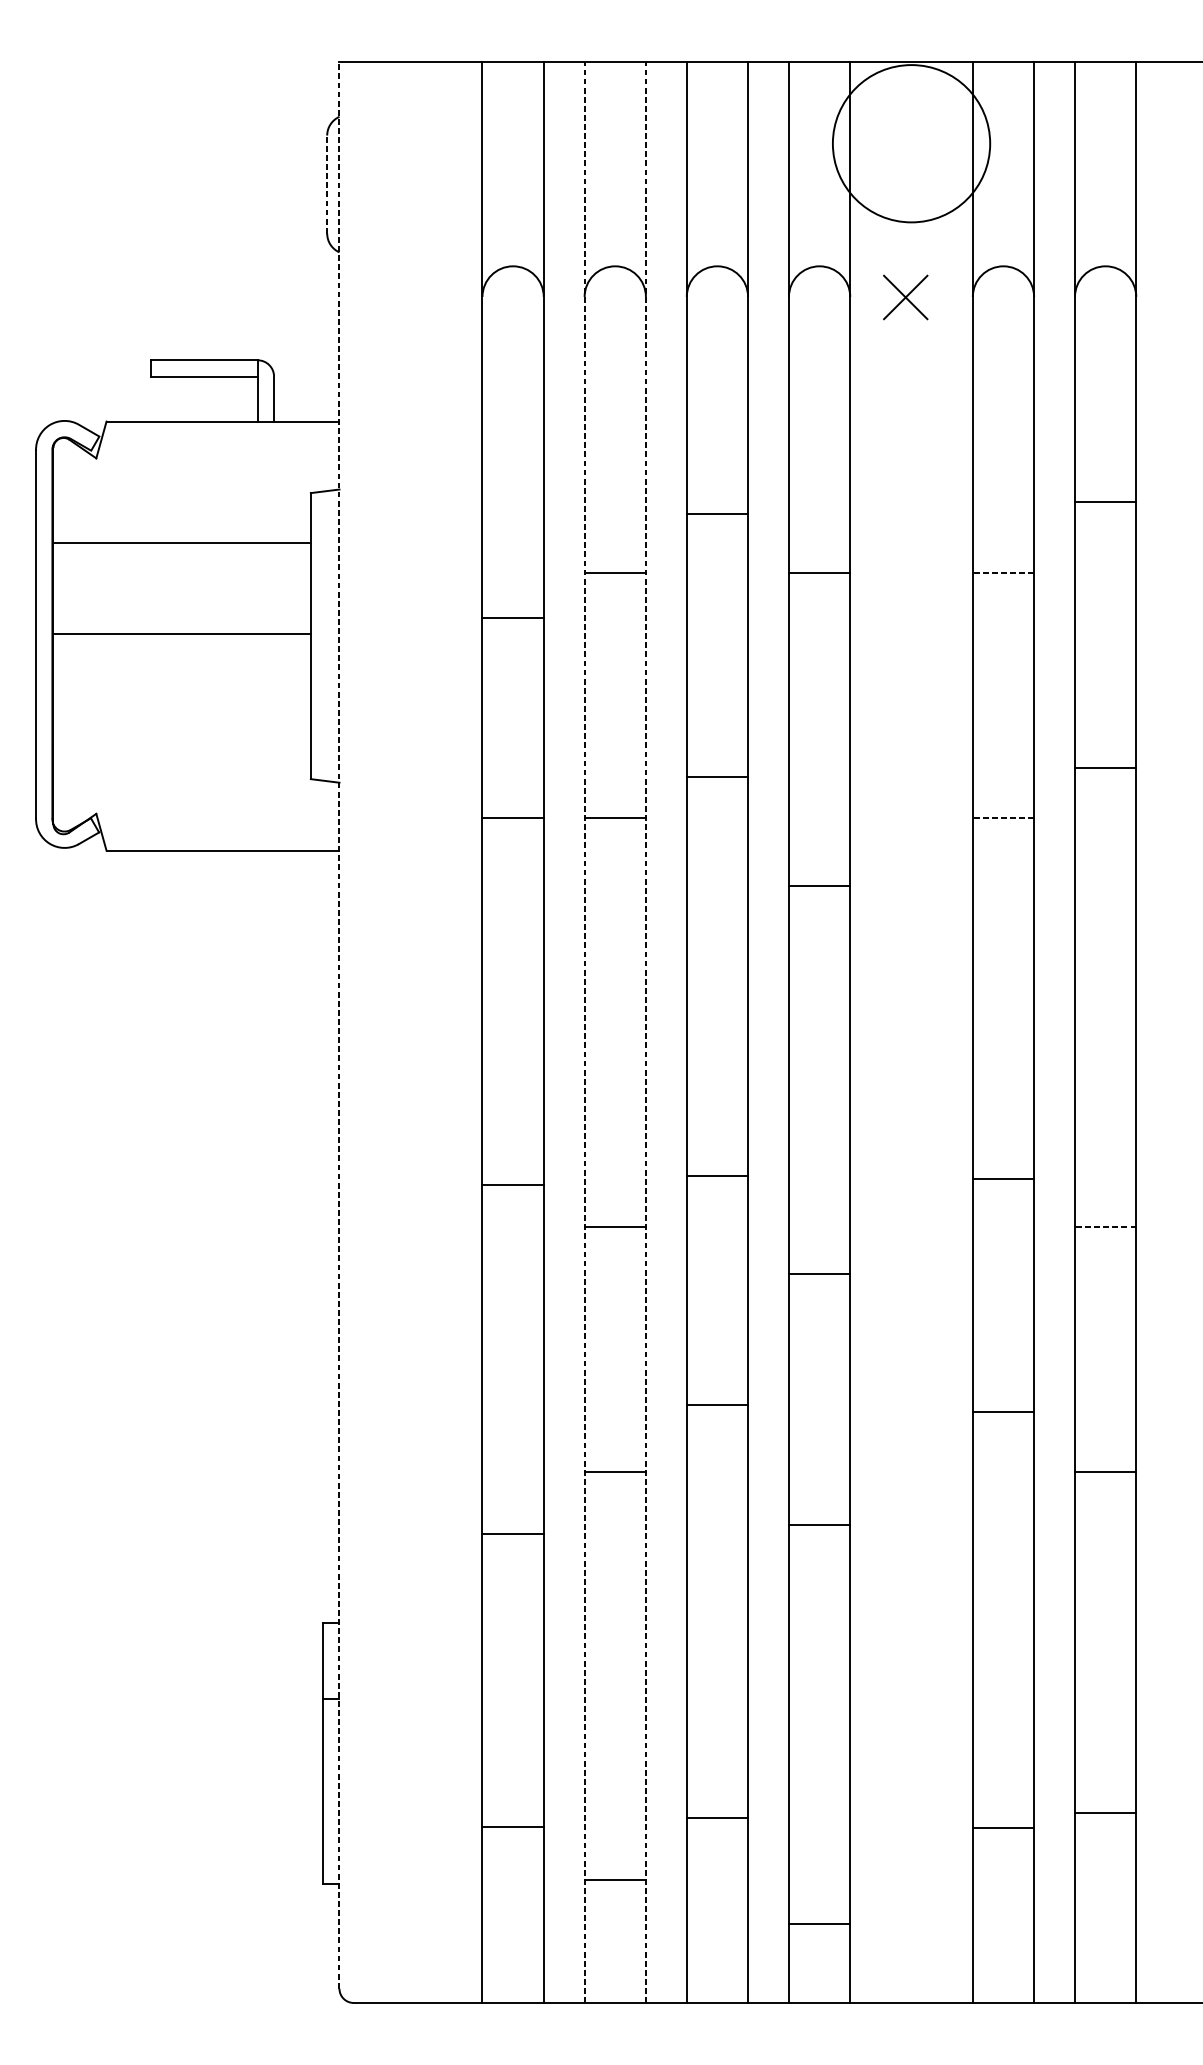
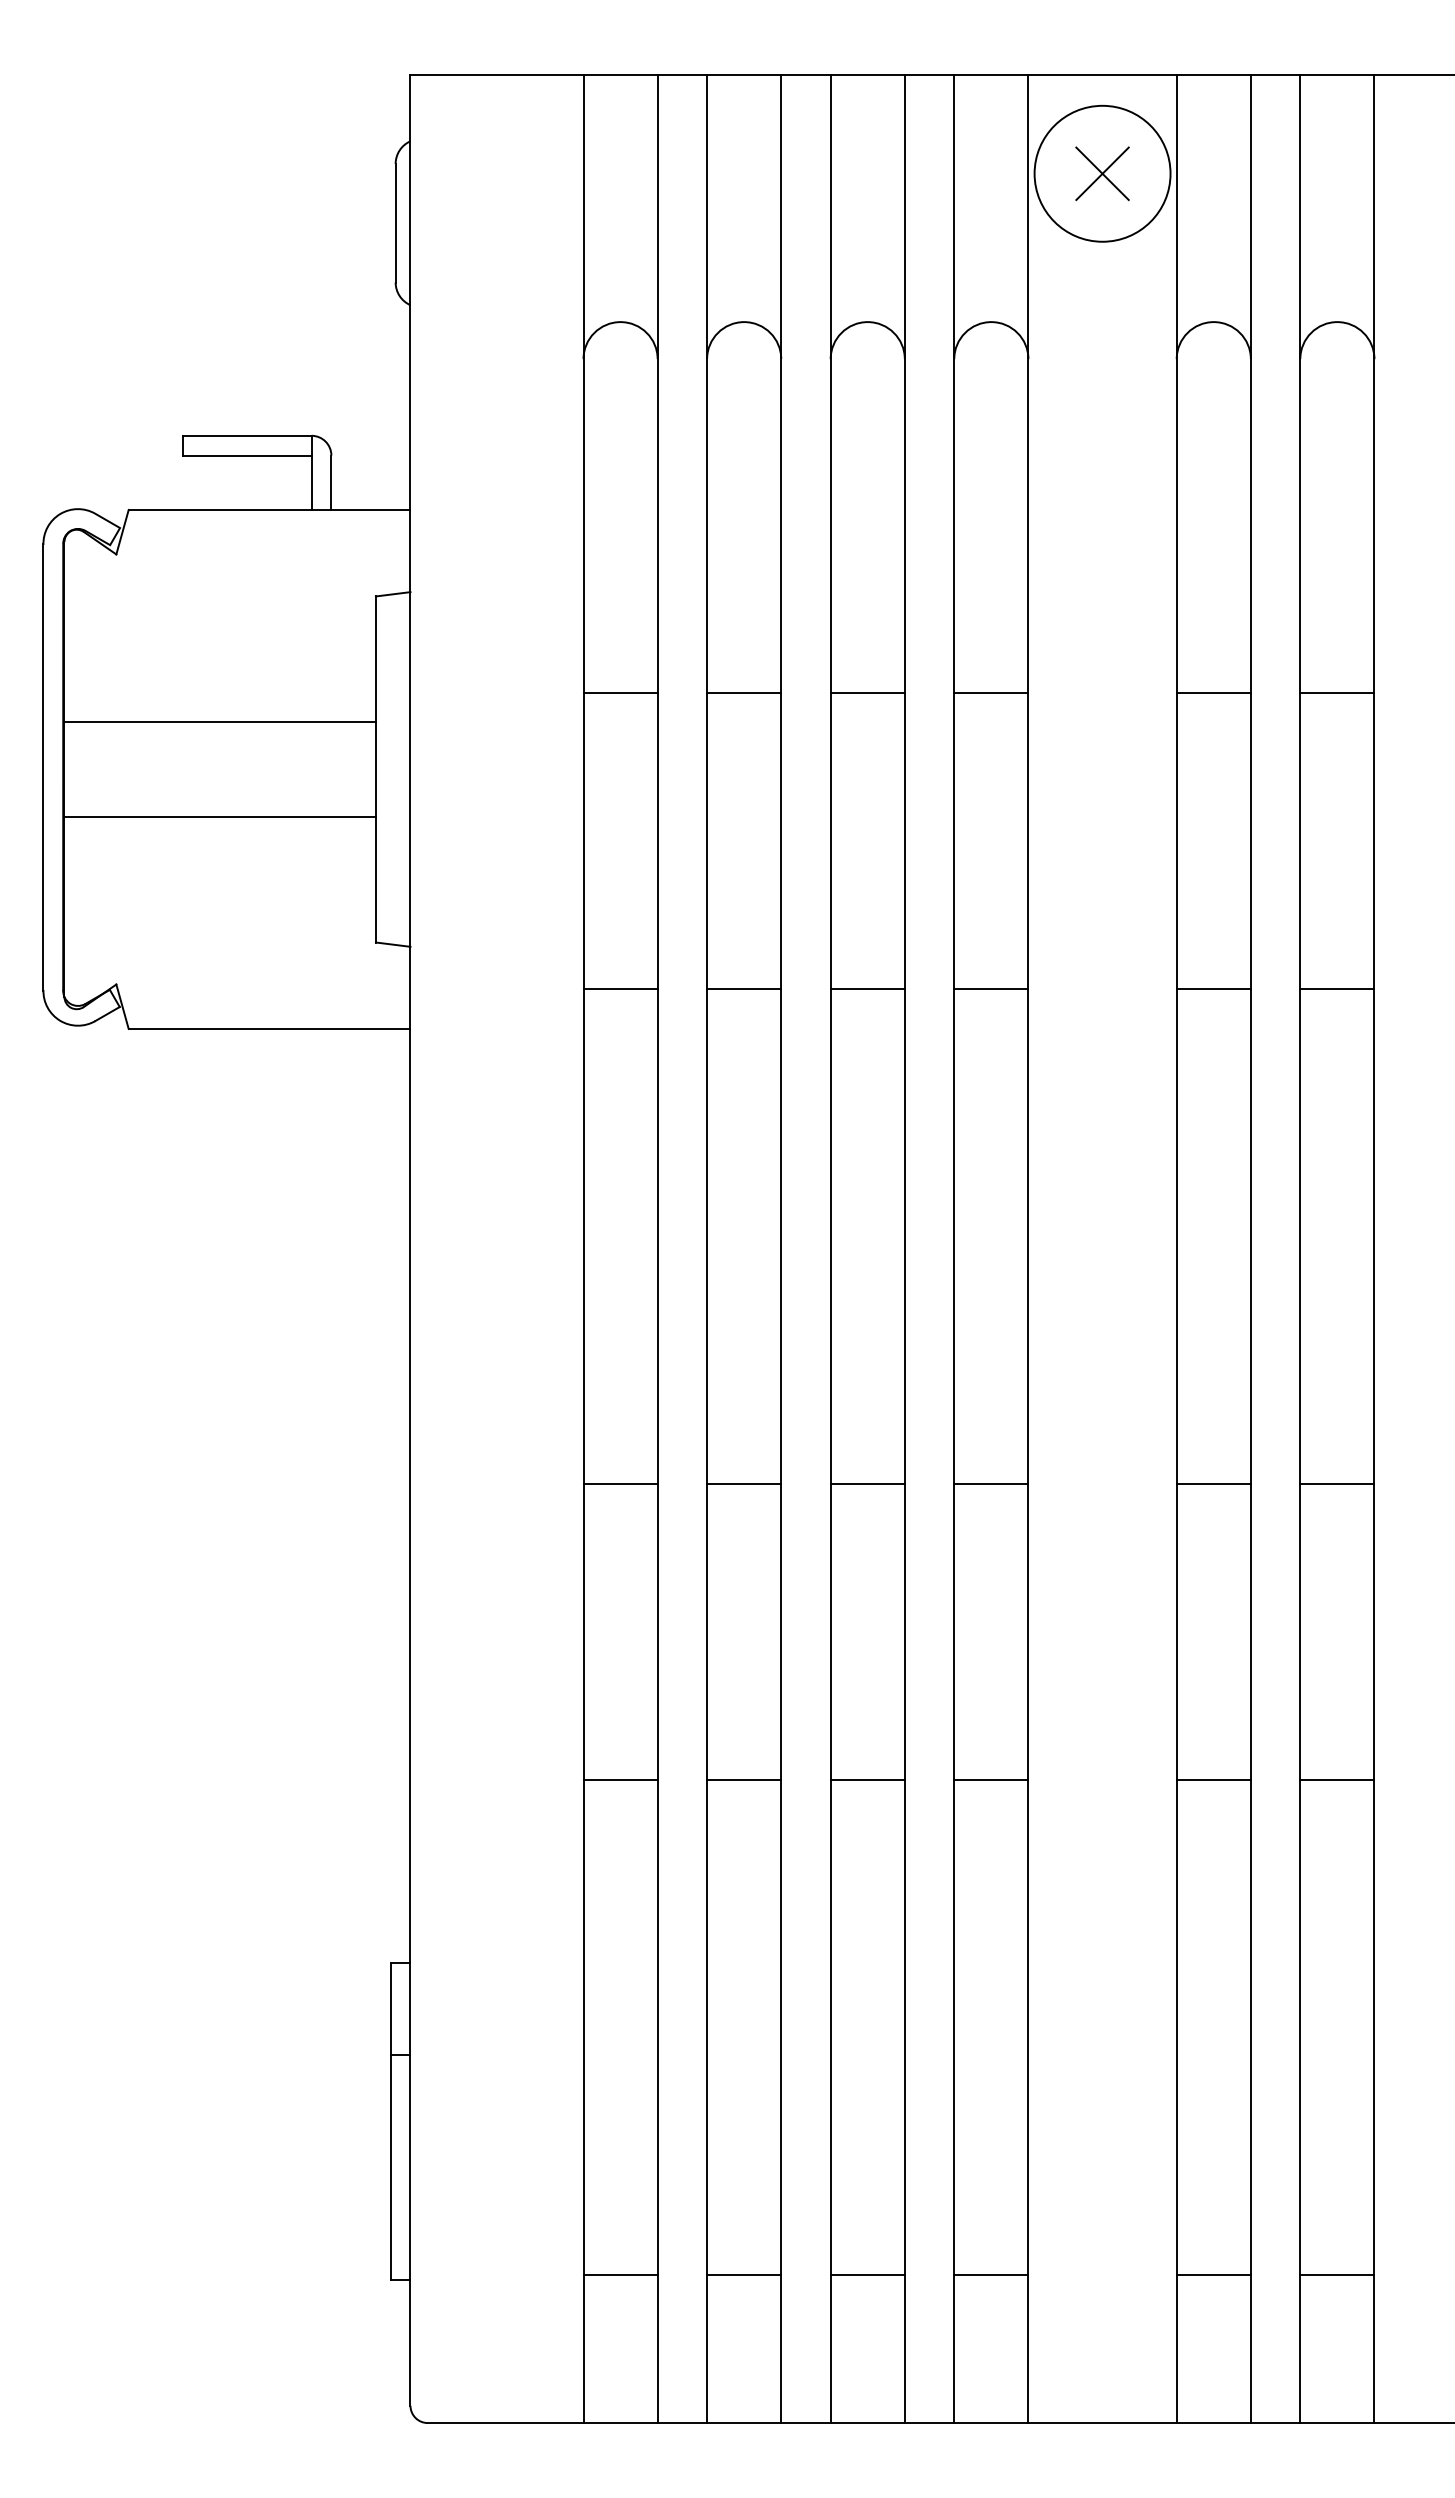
circle: (911, 143) -> (1102, 173), size x0.71
line: (327, 183) -> (395, 222), dashed -> solid
part: (905, 297) -> (1102, 173), moved
line: (1105, 501) -> (1337, 692), moved
line: (717, 513) -> (867, 692), moved
line: (181, 542) -> (219, 721), moved
line: (1003, 572) -> (1213, 692), dashed -> solid
line: (513, 617) -> (620, 692), moved
line: (181, 633) -> (219, 817), moved
line: (1105, 768) -> (1337, 989), moved
line: (717, 777) -> (867, 989), moved
line: (1003, 817) -> (1213, 989), dashed -> solid
line: (819, 885) -> (991, 989), moved
line: (339, 1024) -> (410, 1239), dashed -> solid
line: (584, 1032) -> (707, 1248), dashed -> solid
line: (646, 1032) -> (781, 1248), dashed -> solid
line: (717, 1175) -> (867, 1483), moved
line: (1003, 1178) -> (1213, 1483), moved
line: (513, 1185) -> (620, 1483), moved
line: (1104, 1226) -> (1336, 1483), dashed -> solid
line: (819, 1273) -> (991, 1483), moved
line: (717, 1404) -> (867, 1780), moved
line: (1003, 1412) -> (1213, 1780), moved
line: (819, 1525) -> (991, 1780), moved
line: (513, 1533) -> (620, 1780), moved
line: (1105, 1813) -> (1337, 2274), moved
line: (717, 1818) -> (867, 2274), moved
line: (513, 1826) -> (620, 2274), moved
line: (1003, 1828) -> (1213, 2274), moved
line: (819, 1923) -> (991, 2274), moved

